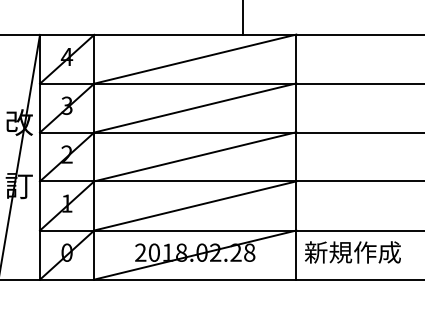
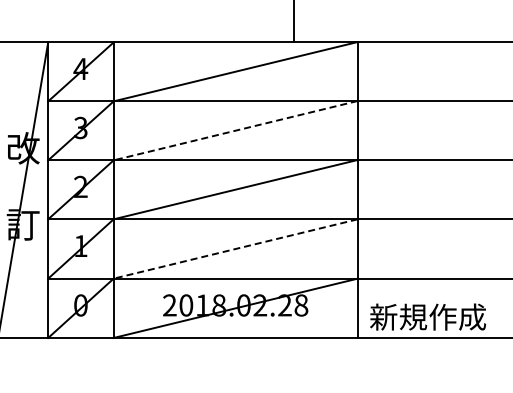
line: (195, 107) -> (235, 130), solid -> dashed
line: (195, 205) -> (235, 248), solid -> dashed
text: (353, 251) -> (428, 316), moved

